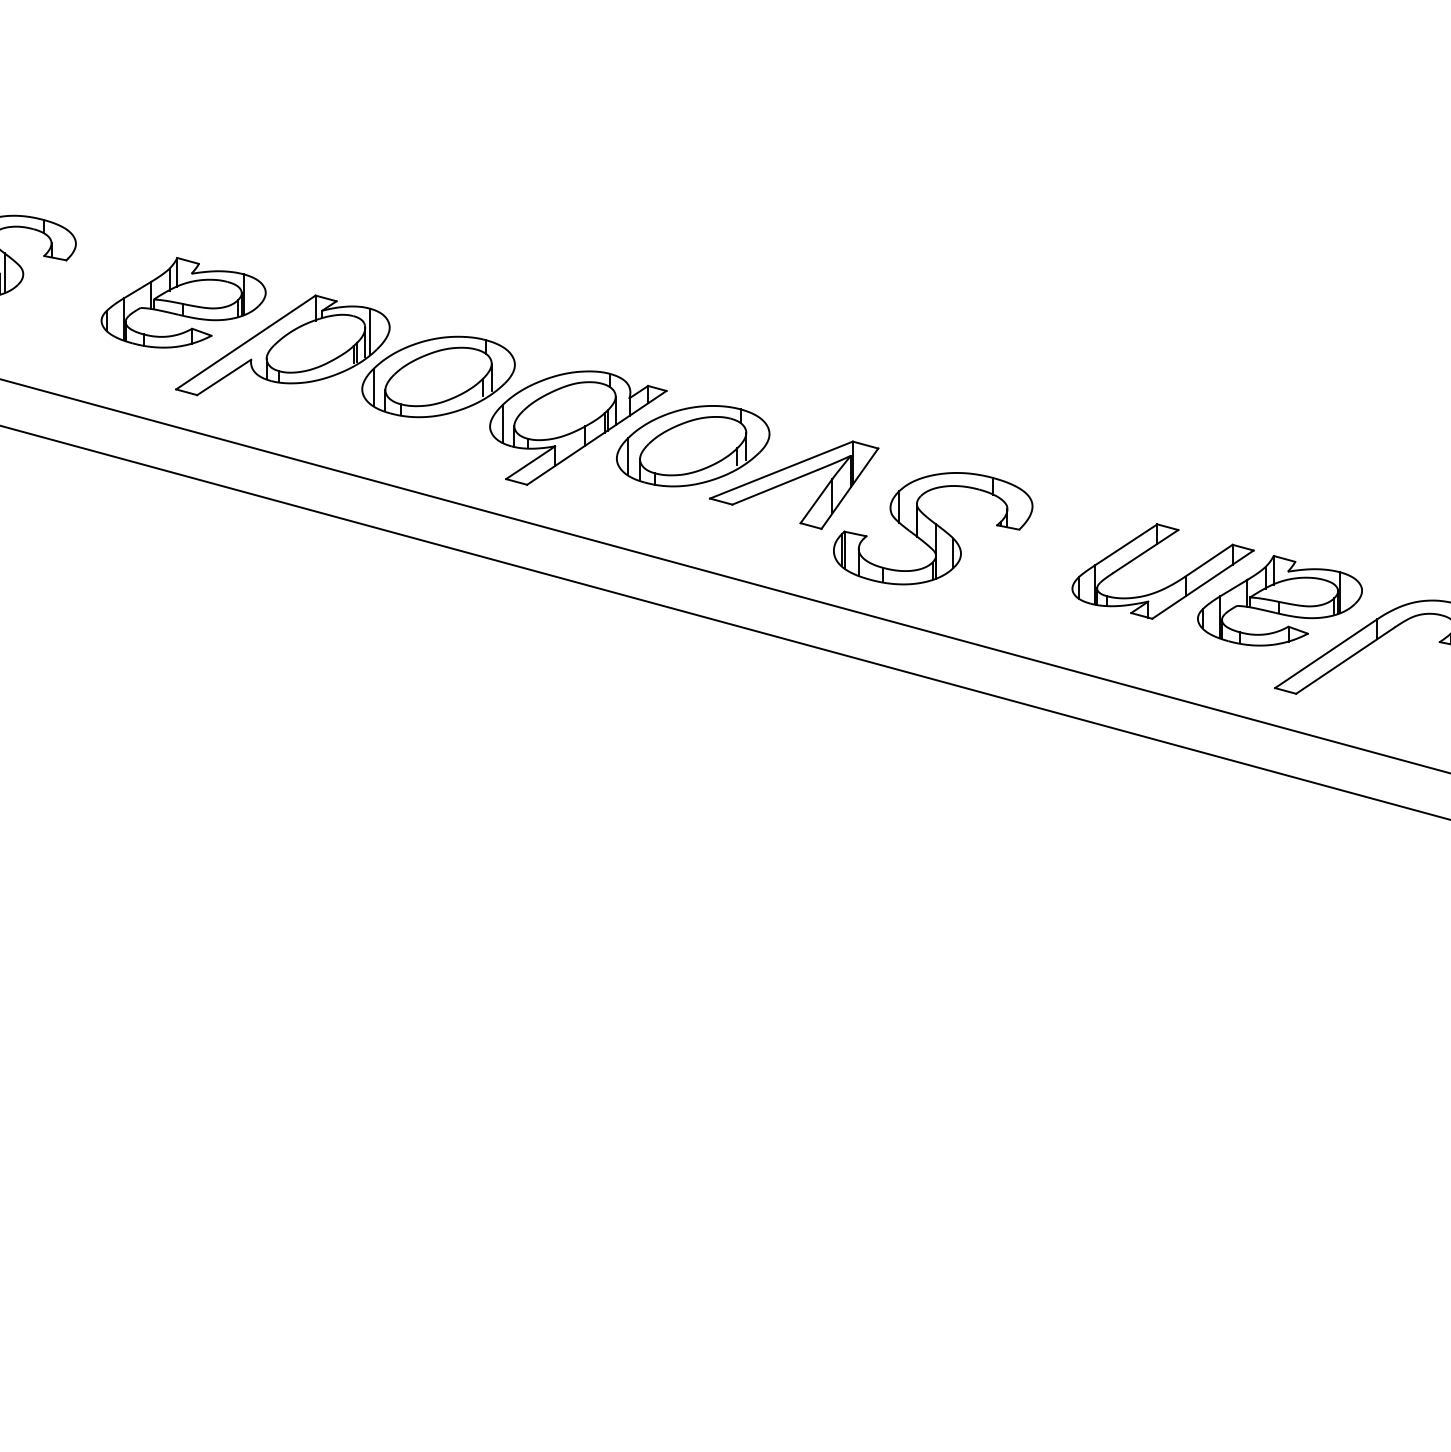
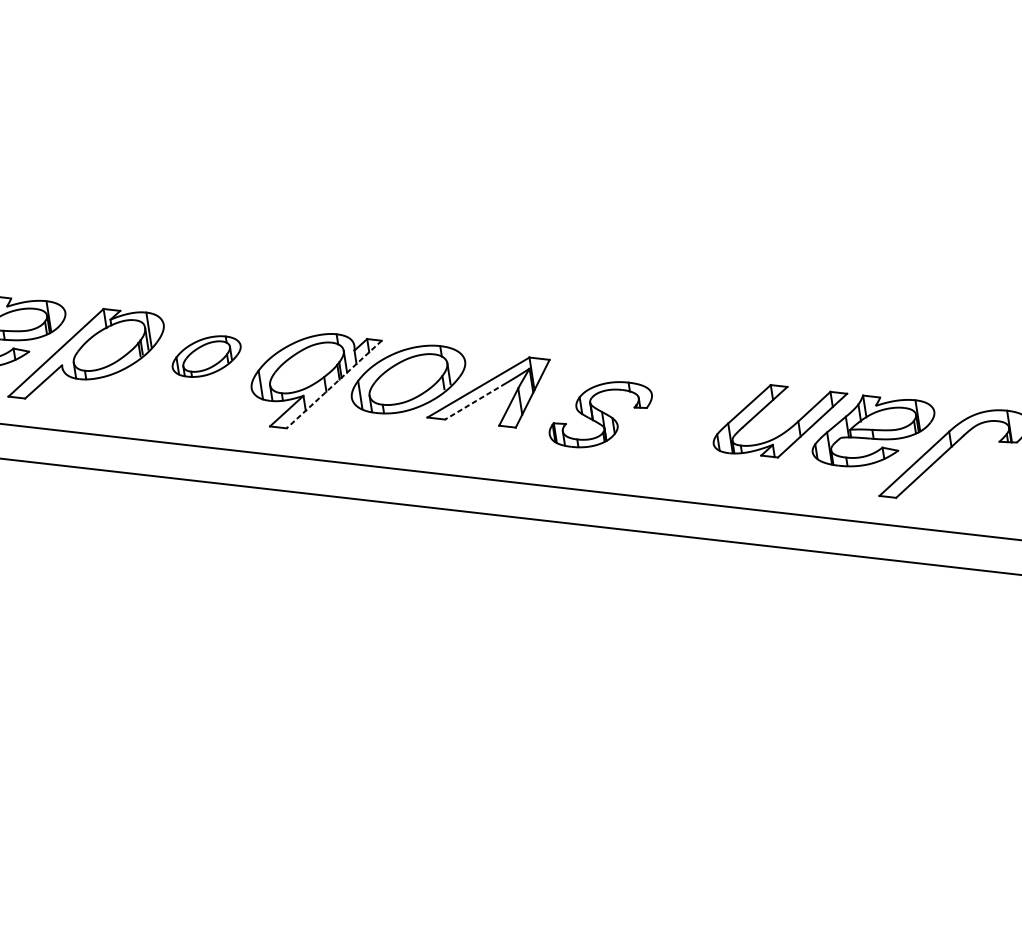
part: (438, 376) -> (206, 356), size x0.6
line: (596, 438) -> (334, 385), solid -> dashed
line: (774, 487) -> (475, 401), solid -> dashed
part: (933, 528) -> (600, 414), size x0.7

